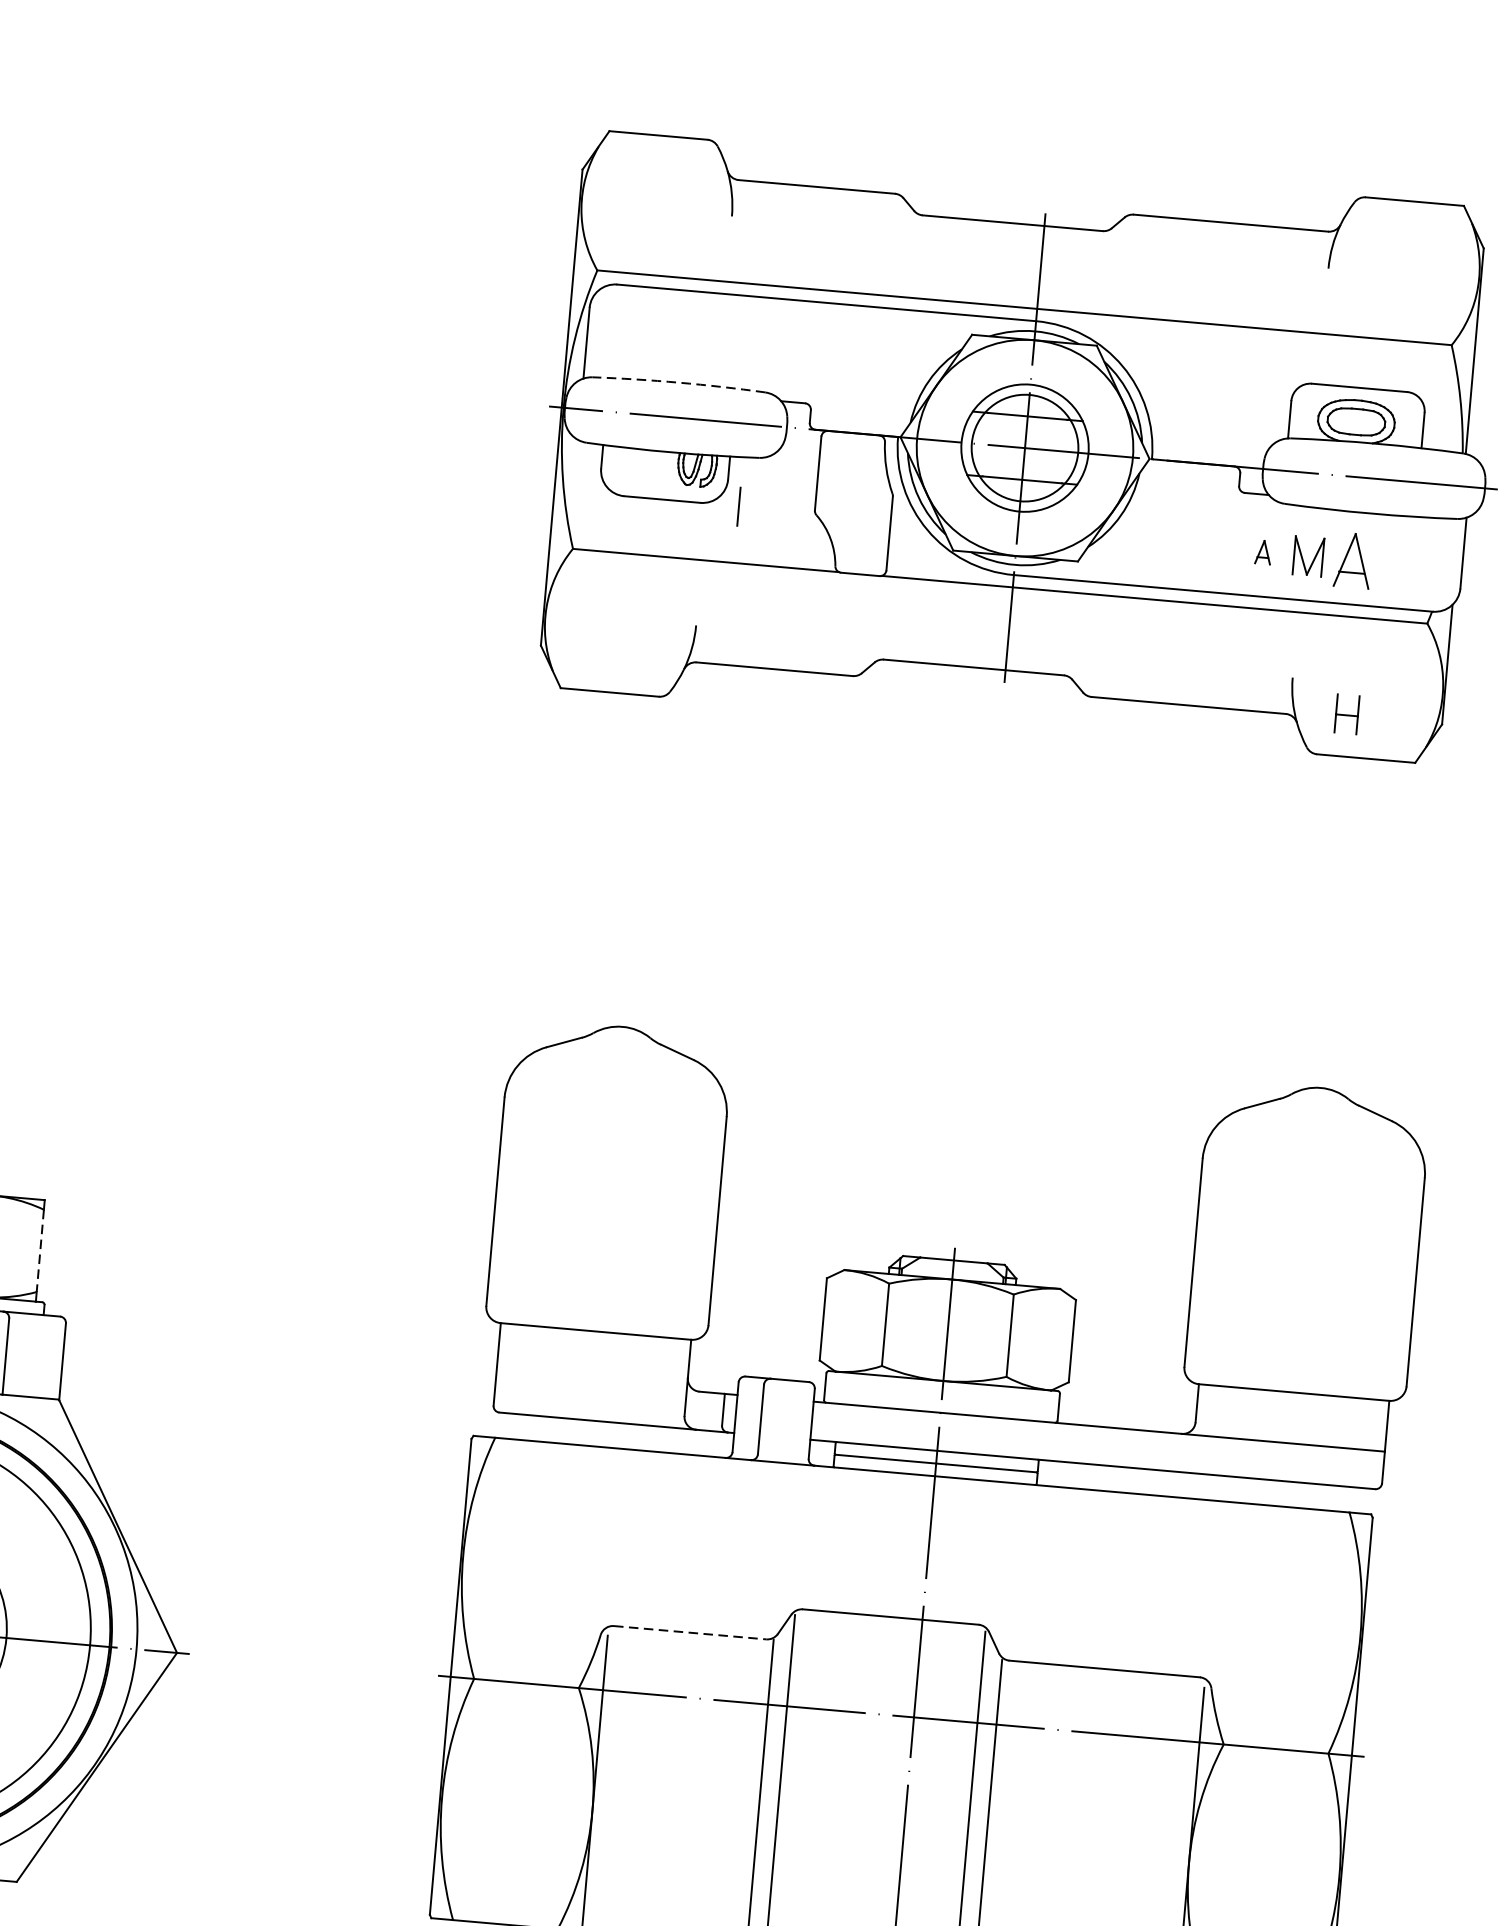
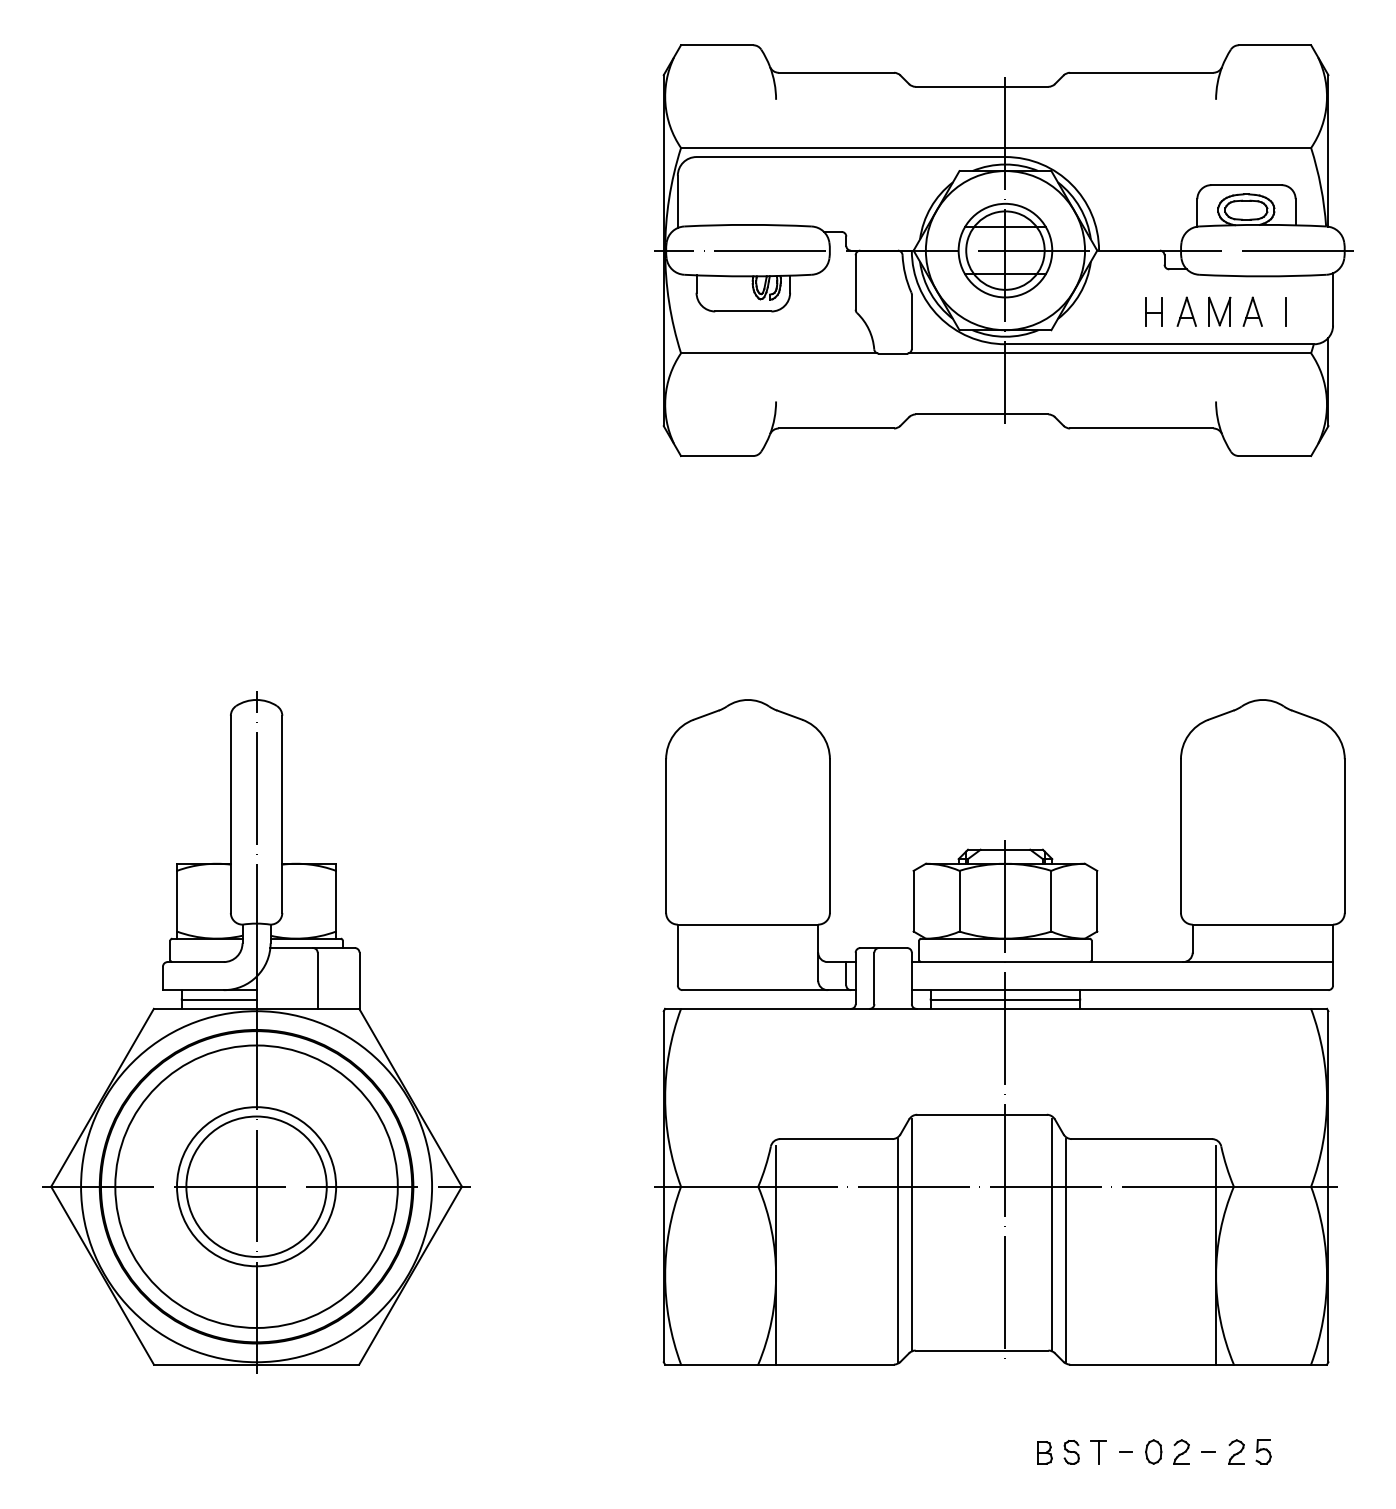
arc: (679, 382) -> (748, 224), dashed -> solid
line: (738, 506) -> (1285, 311), moved
part: (1263, 552) -> (1186, 311), size x1.67
part: (1352, 559) -> (1252, 311), size x0.71
part: (1346, 713) -> (1153, 311), moved
line: (40, 1251) -> (336, 901), dashed -> solid
line: (690, 1633) -> (836, 1139), dashed -> solid

